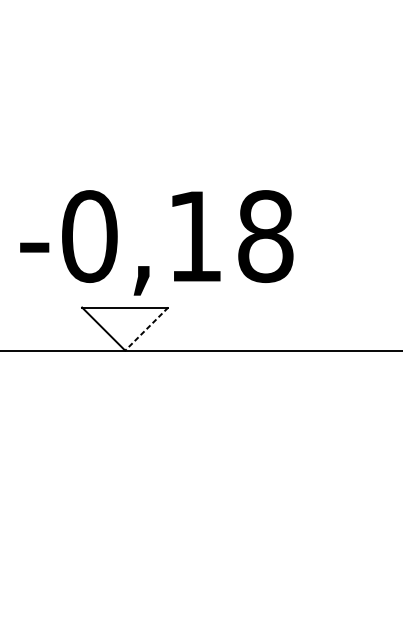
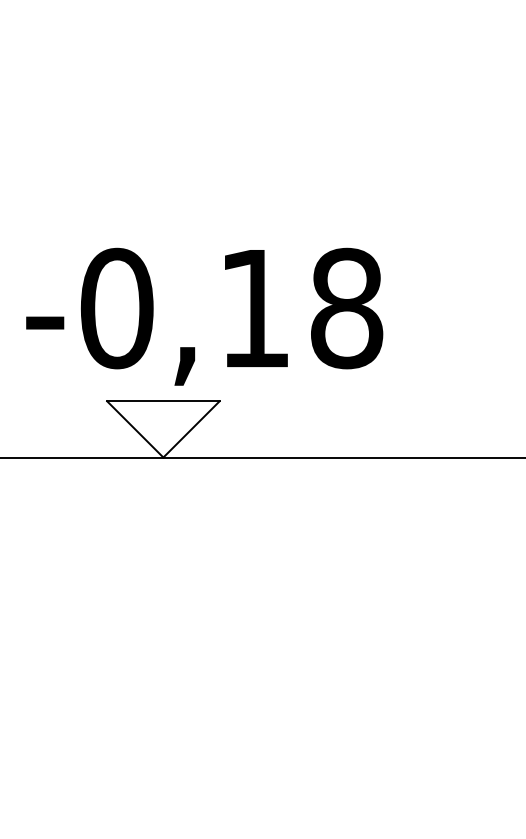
line: (146, 329) -> (191, 429), dashed -> solid

